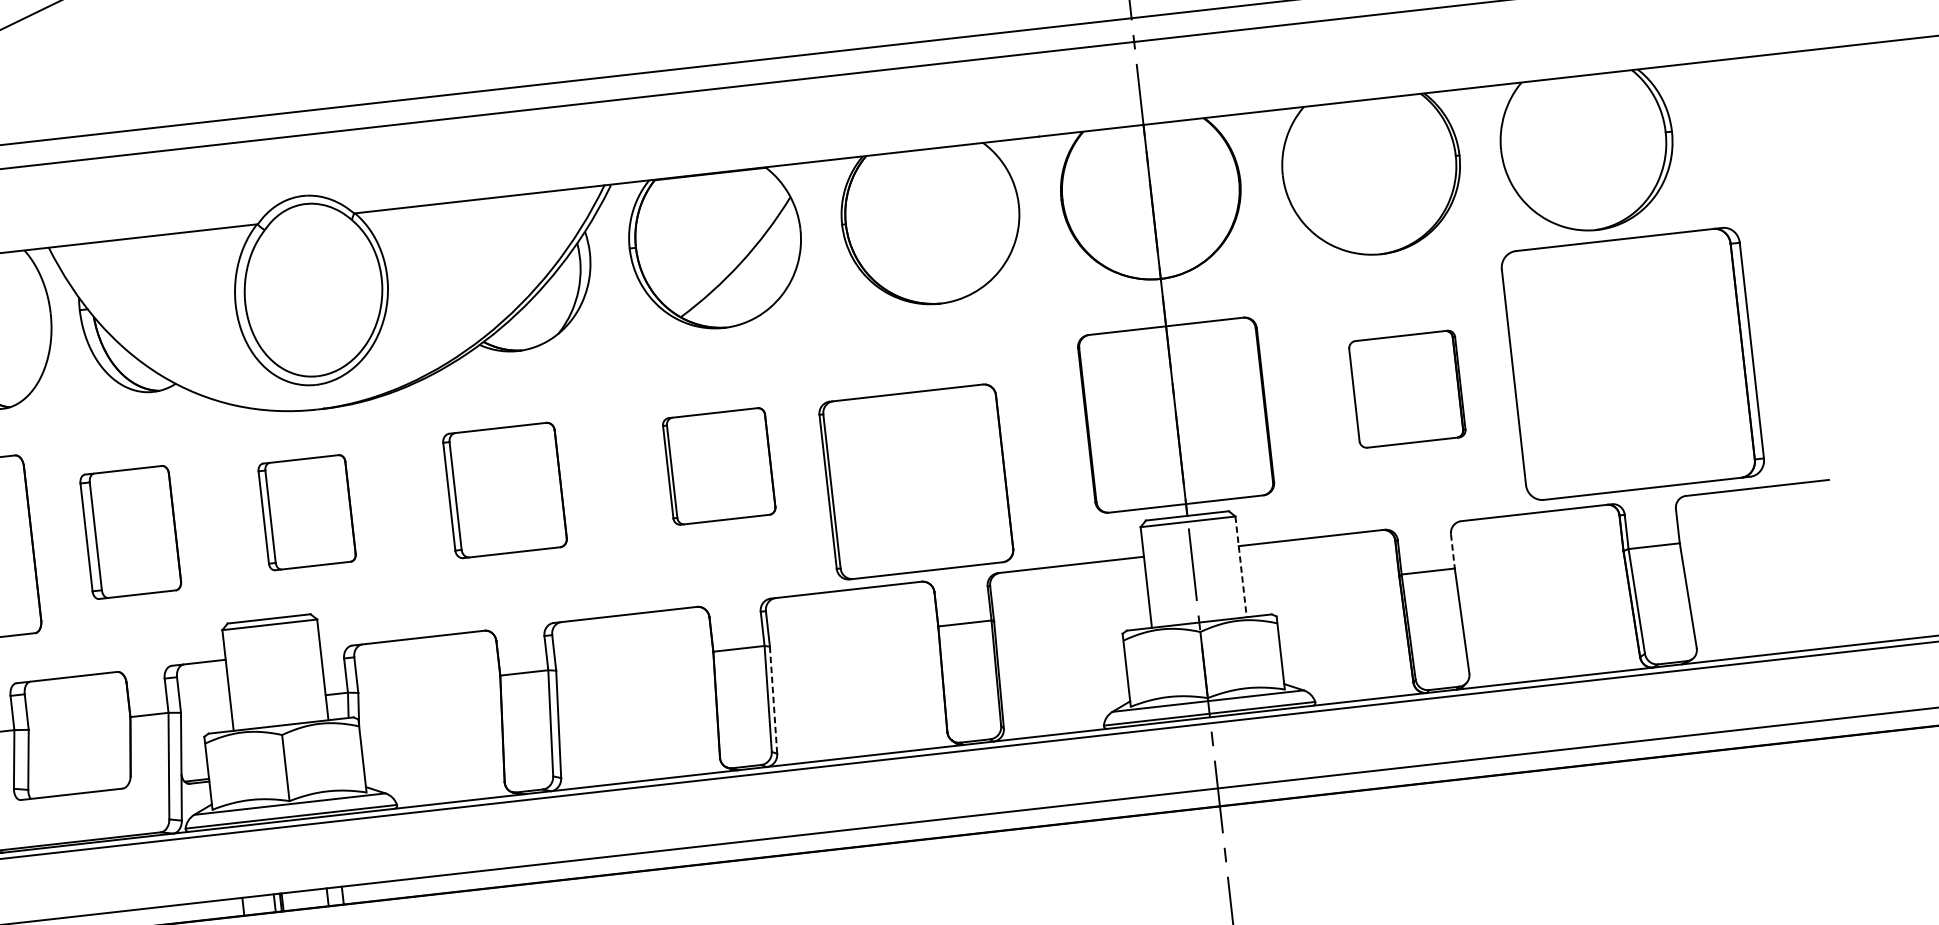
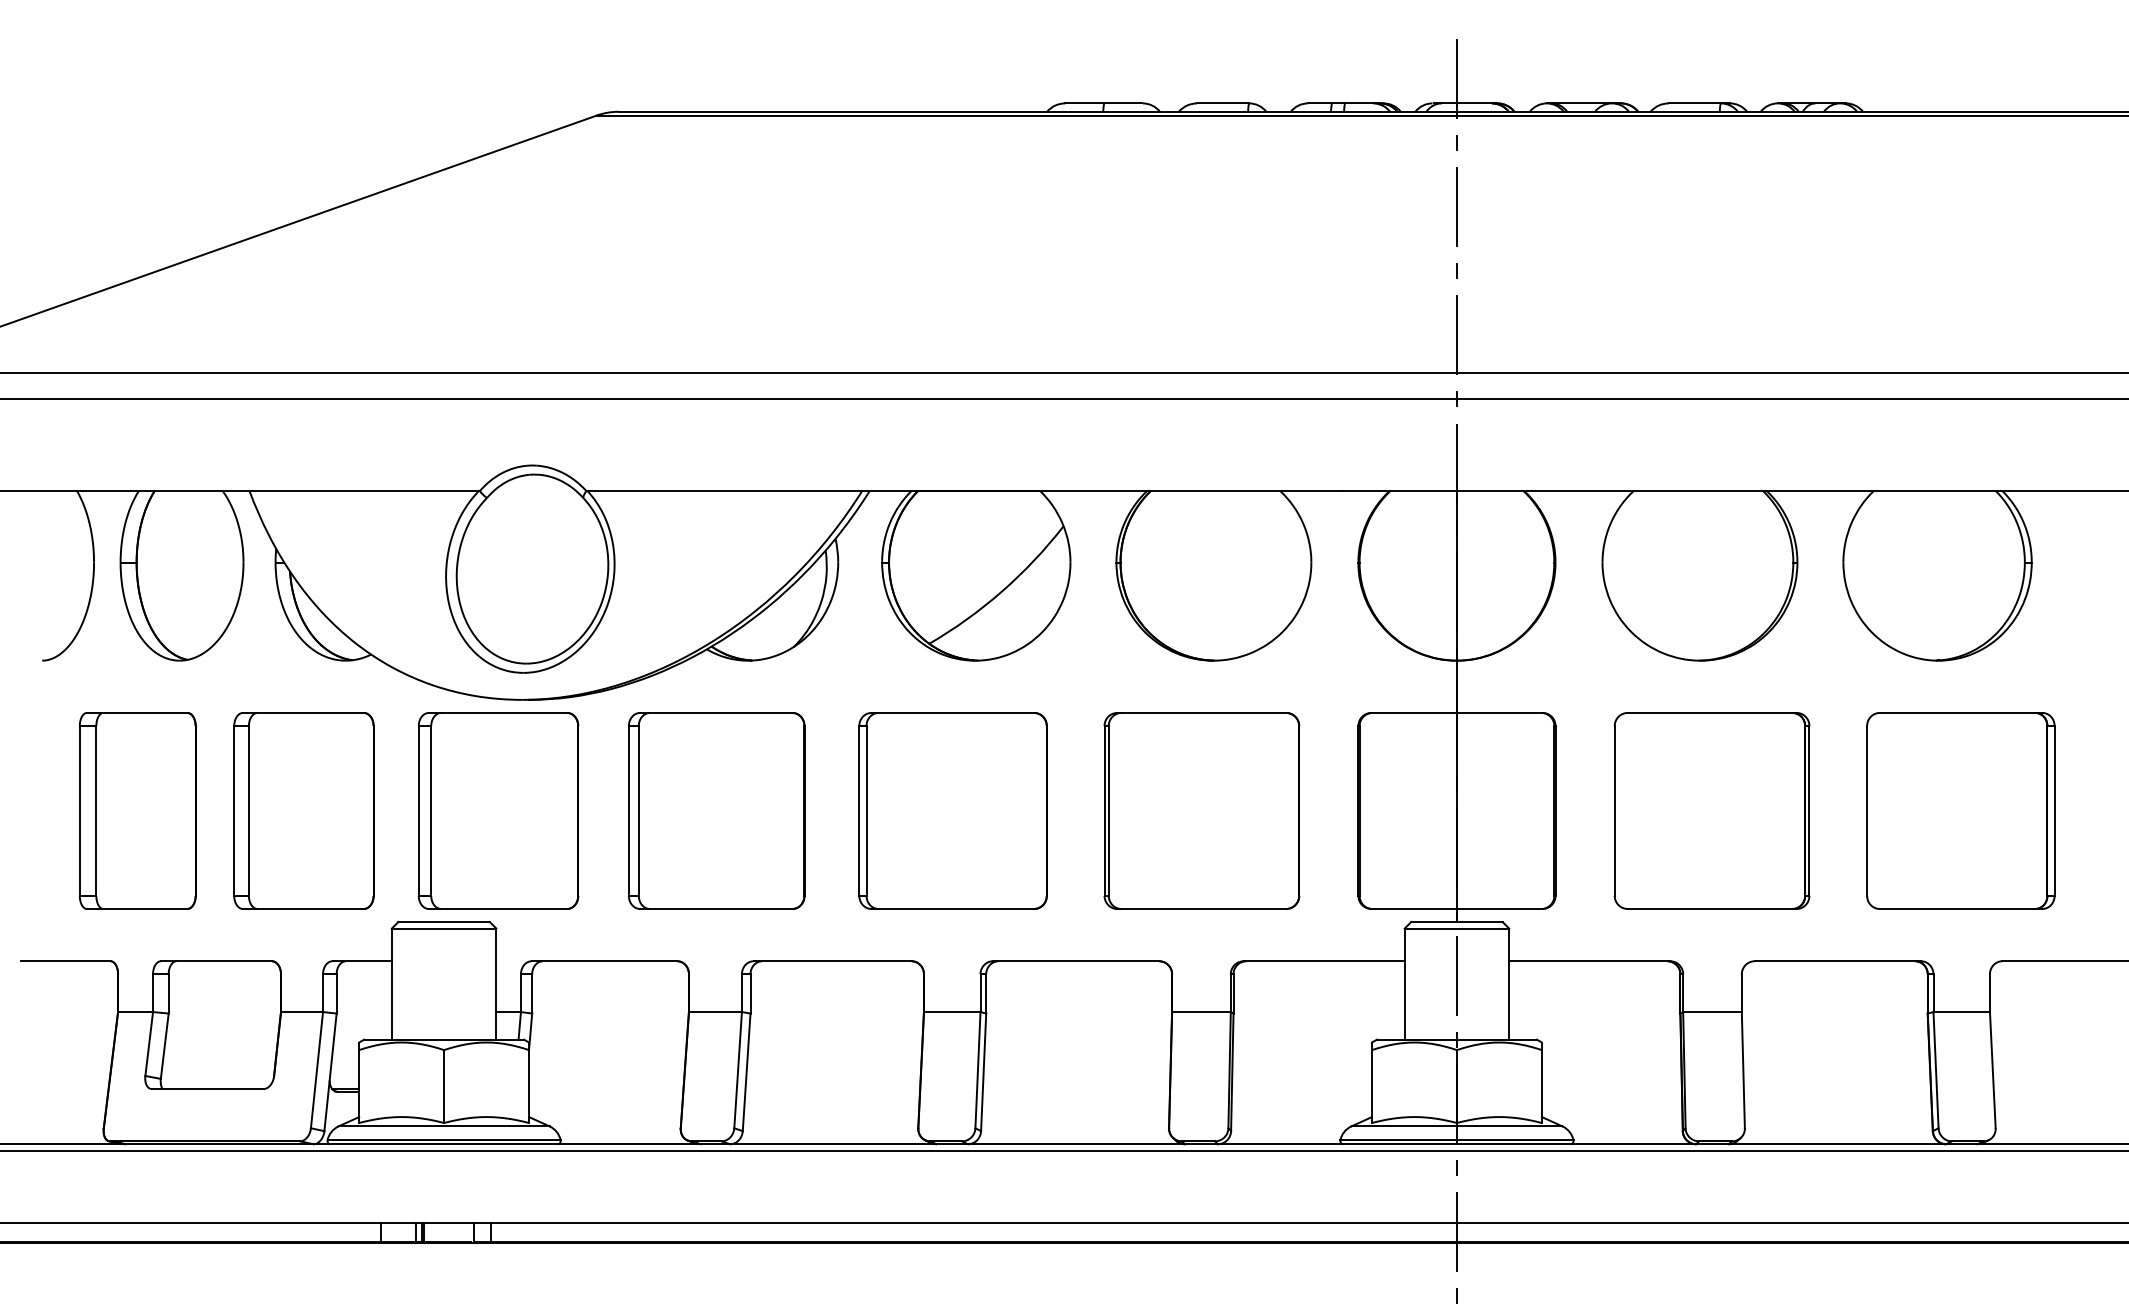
part: (1632, 363) -> (1960, 810), size x0.71
part: (1406, 388) -> (1711, 810), size x1.67
part: (718, 466) -> (952, 810), size x1.67
part: (915, 481) -> (1201, 810), moved
part: (504, 490) -> (716, 810), size x1.43
part: (307, 512) -> (498, 810), size x1.67
part: (130, 532) -> (303, 810), size x1.43
line: (1452, 551) -> (1741, 993), dashed -> solid
line: (1241, 567) -> (1509, 984), dashed -> solid
line: (773, 700) -> (983, 1072), dashed -> solid

